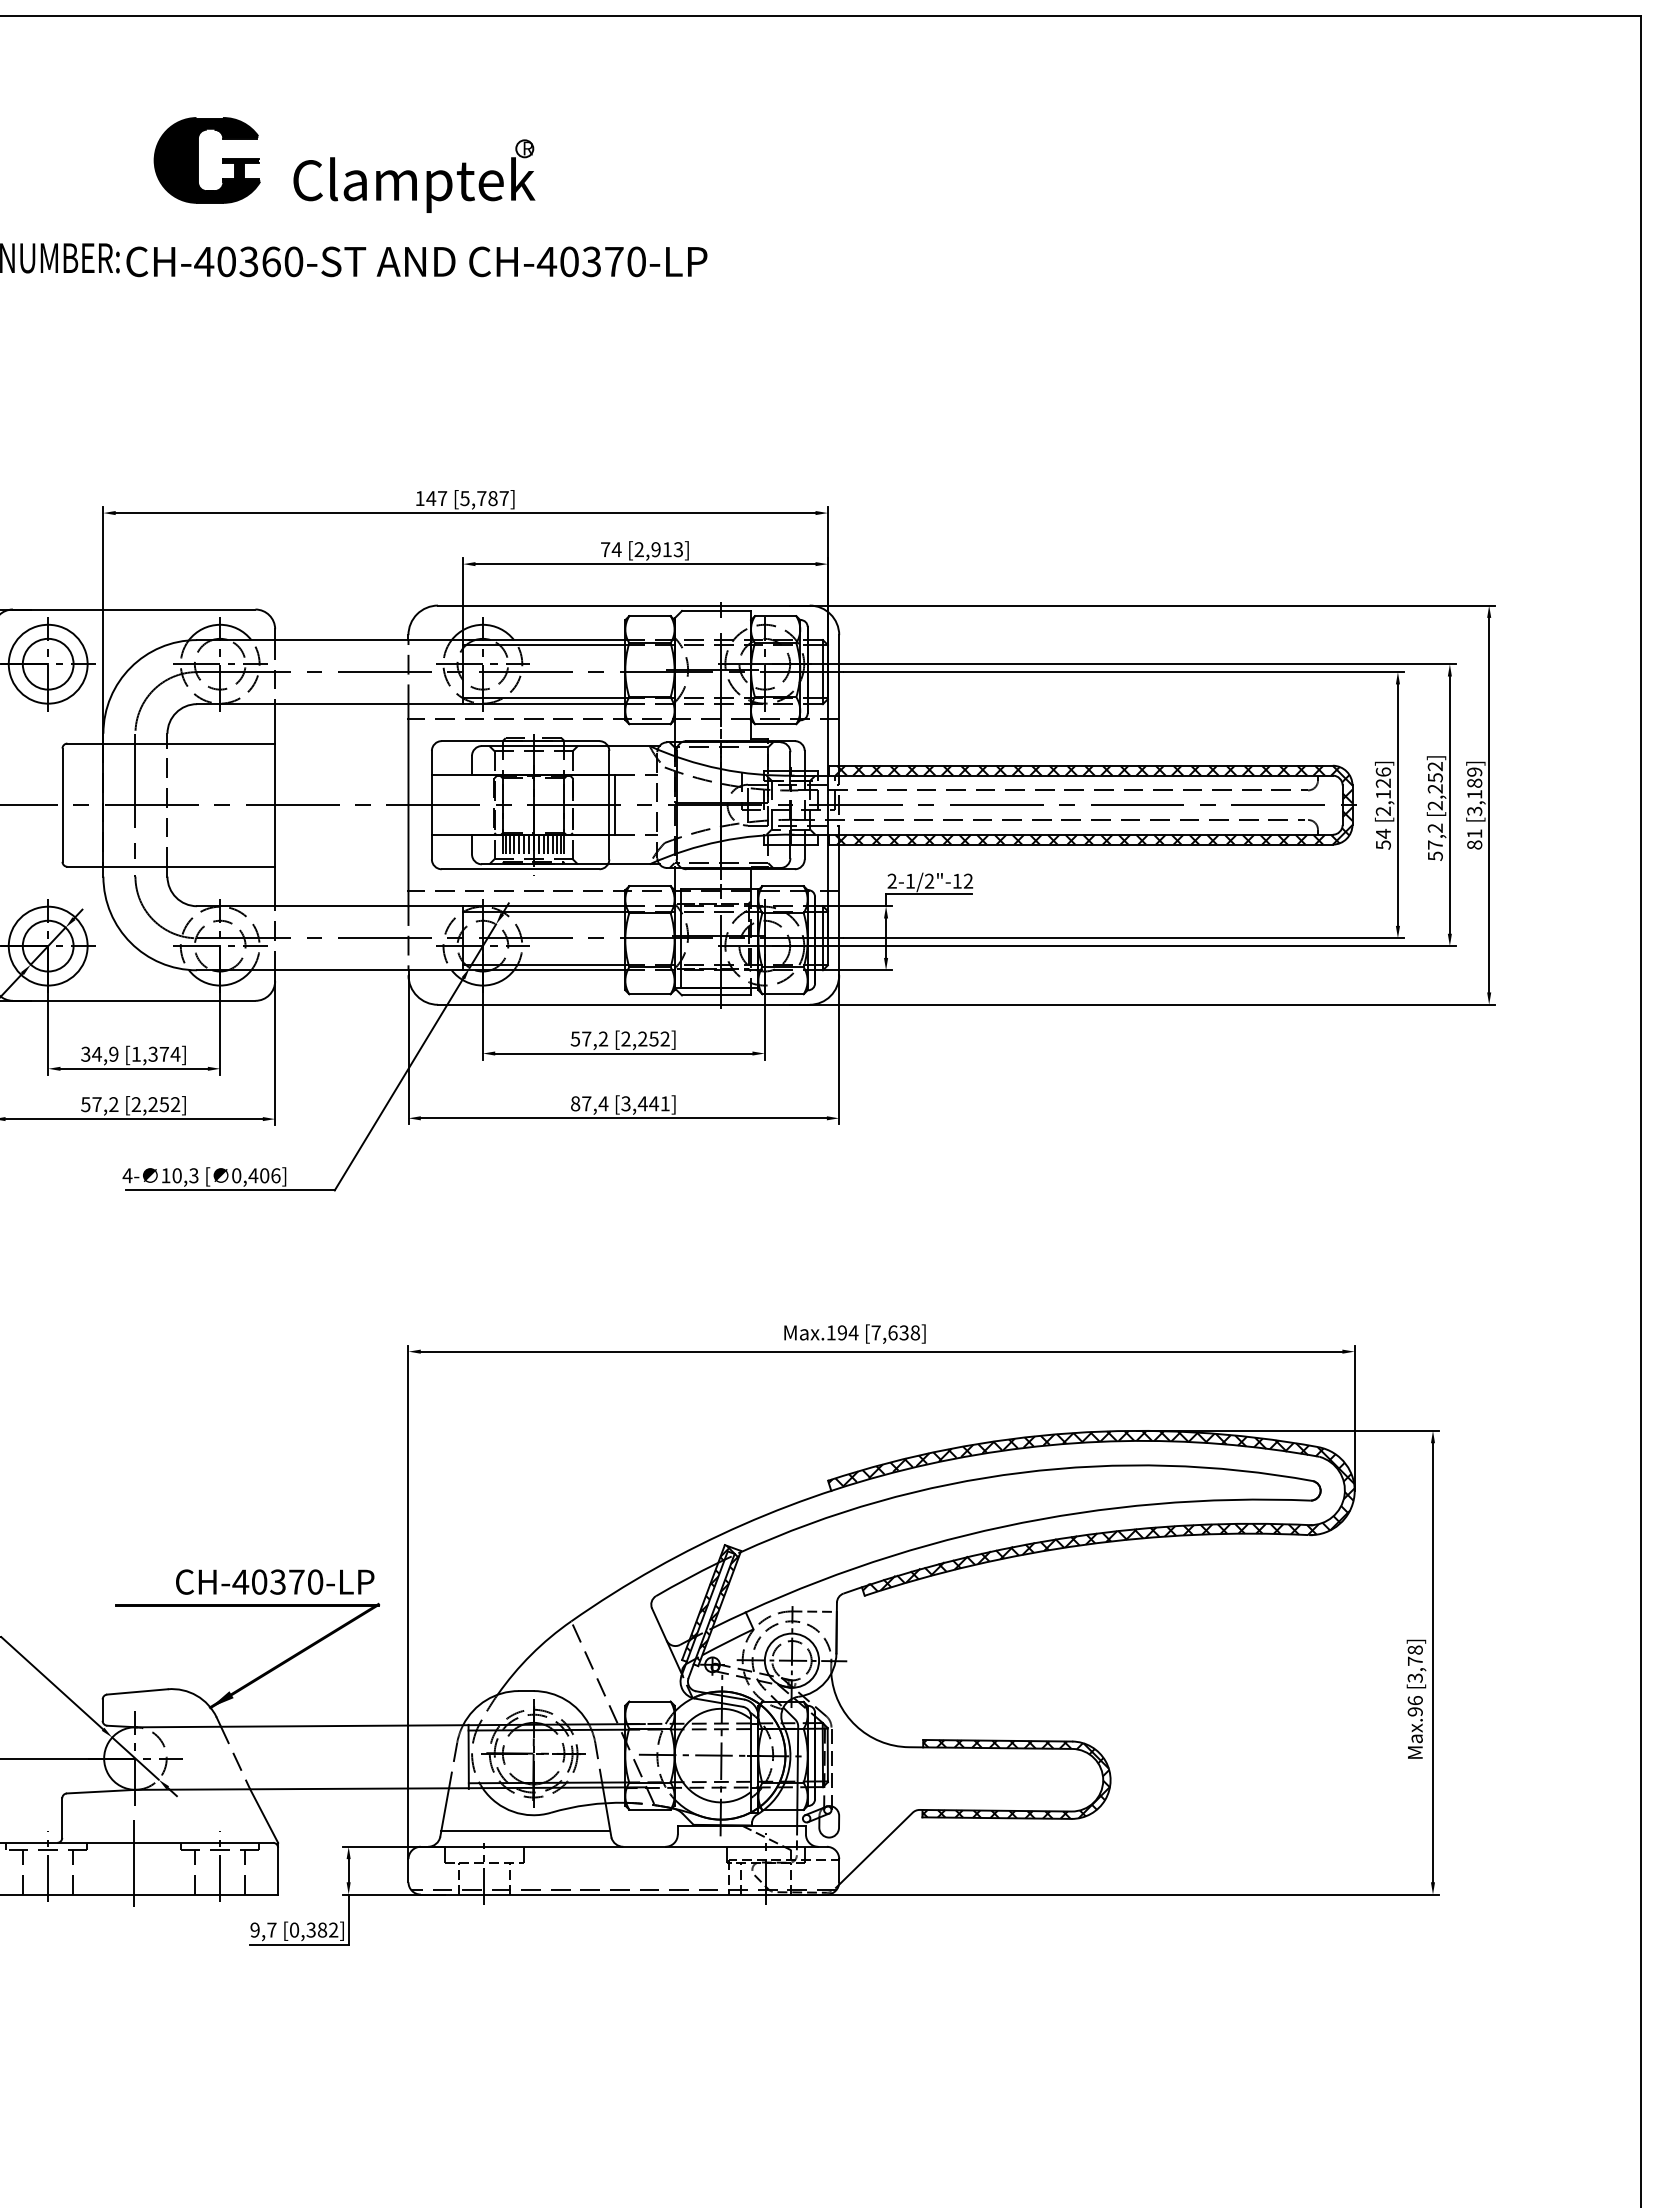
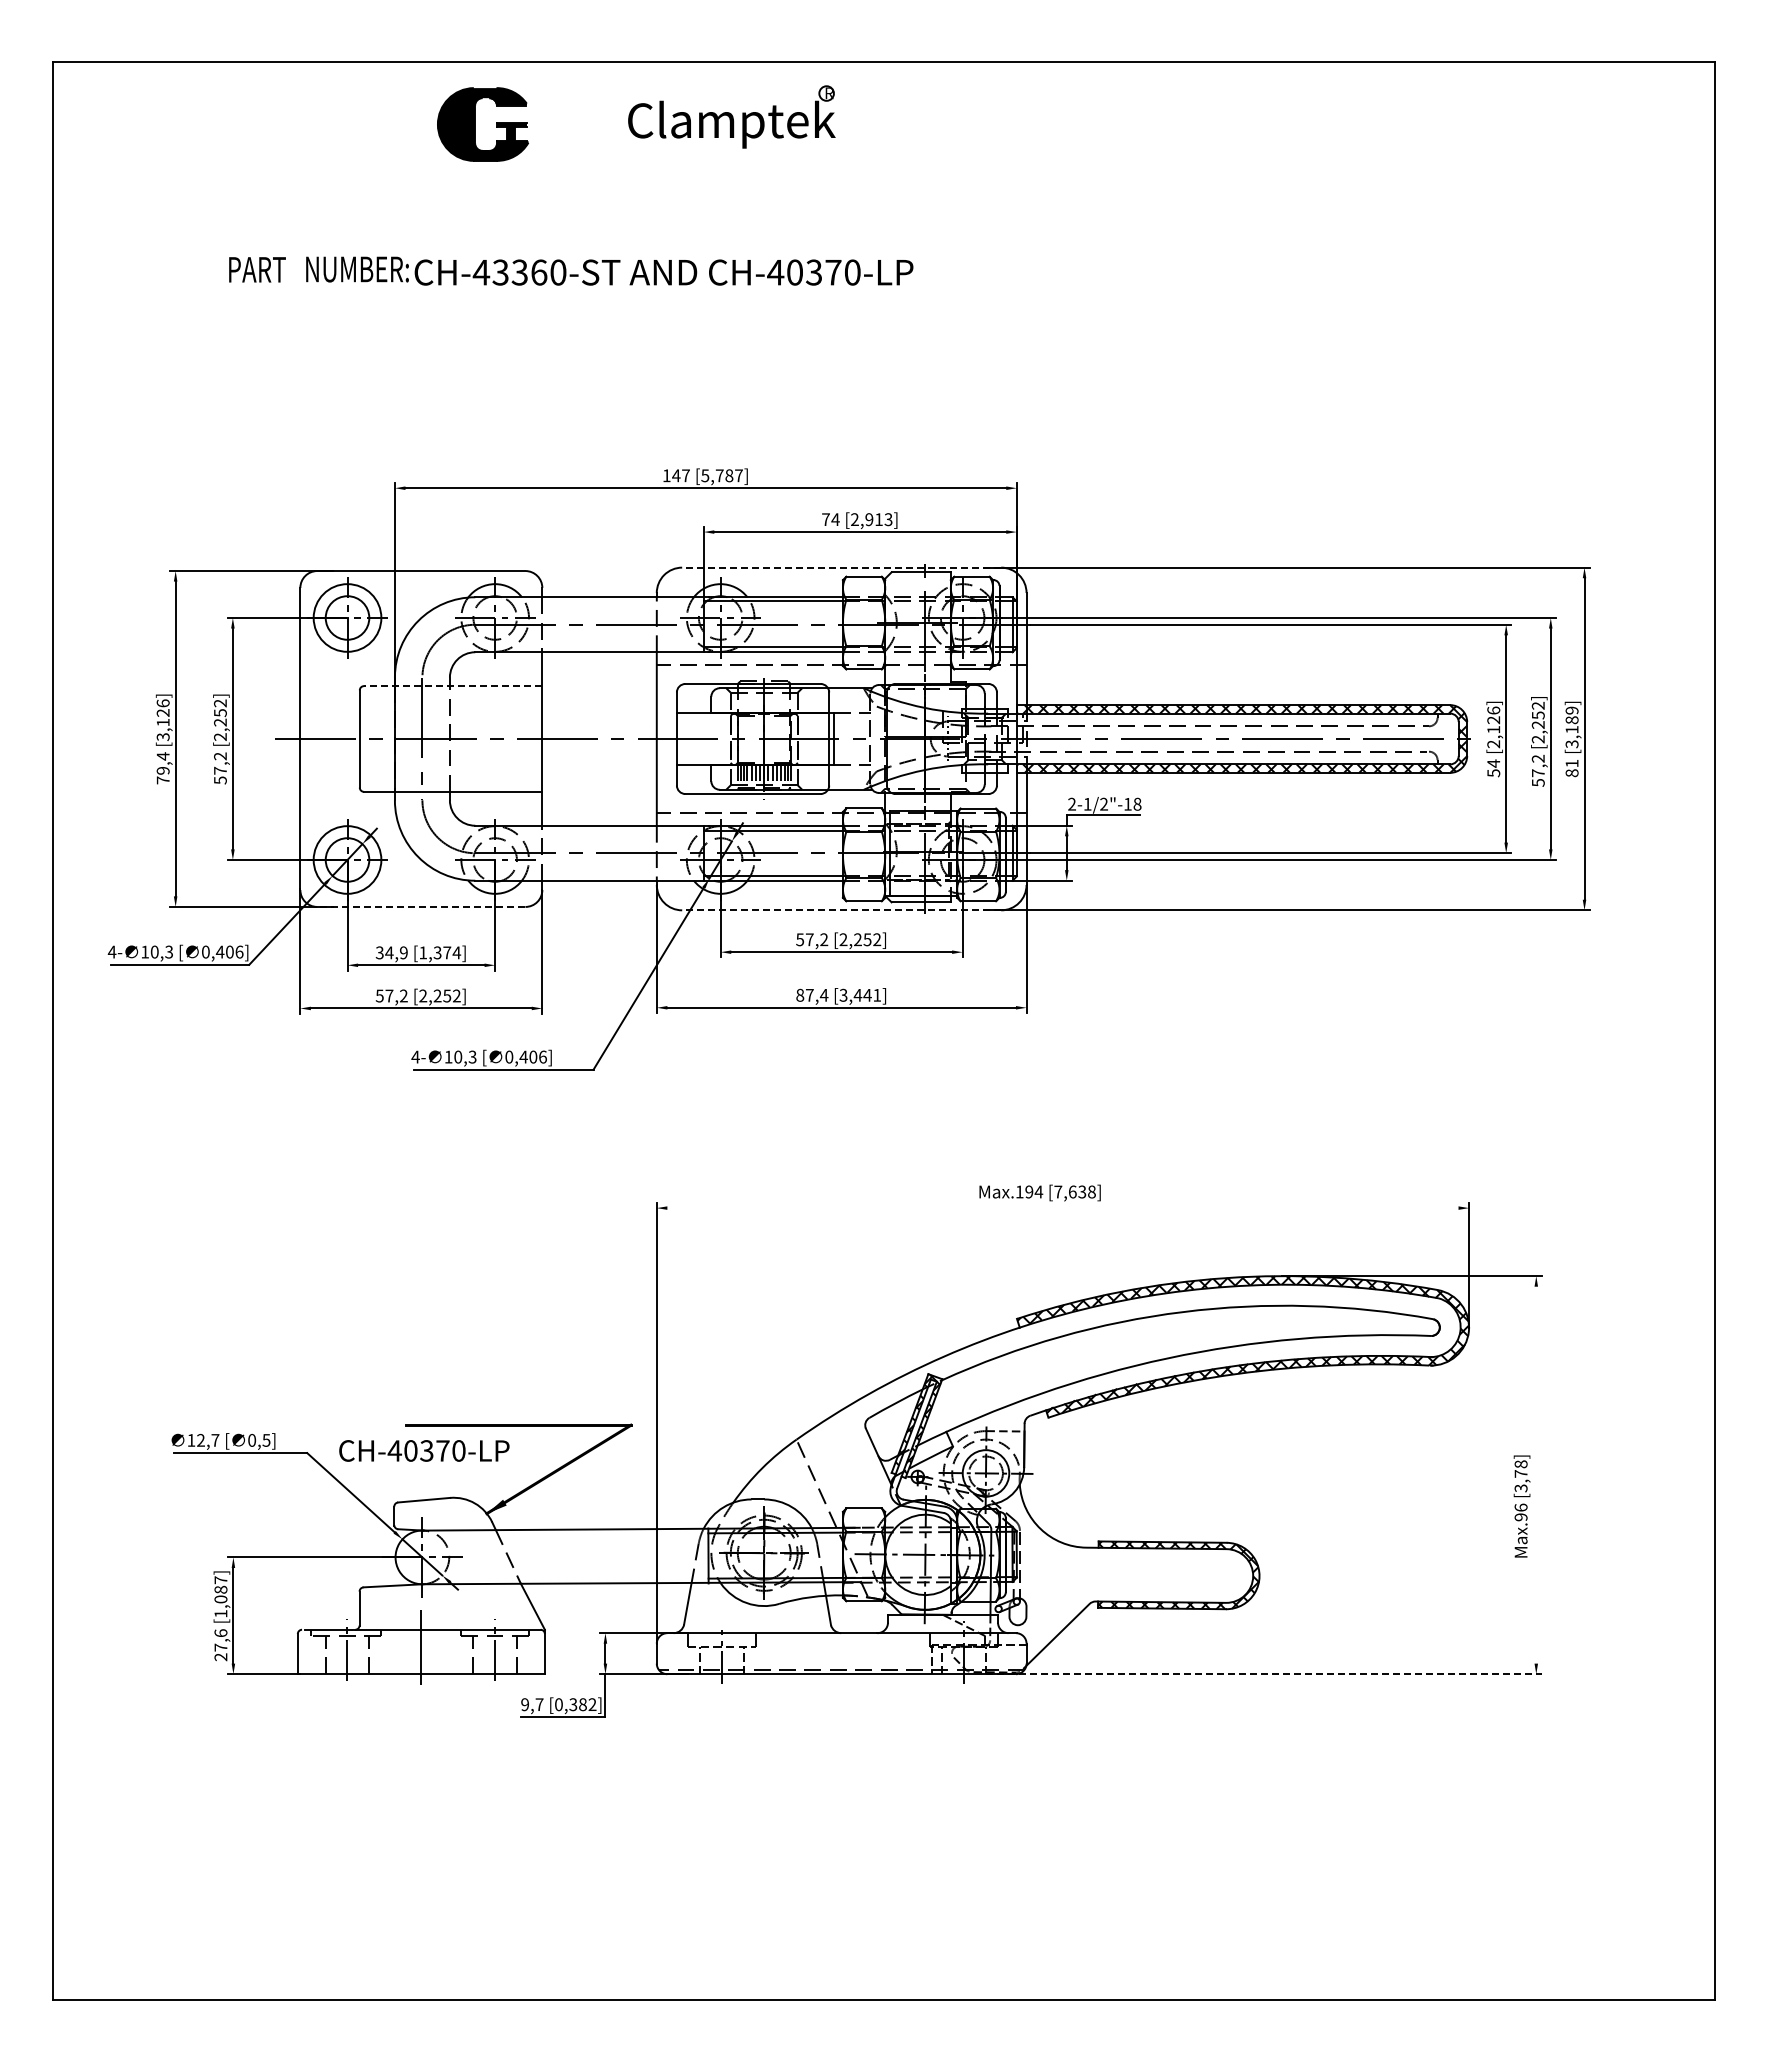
part: (198, 160) -> (475, 124), moved
part: (413, 175) -> (731, 116), moved
text: (226, 261) -> (500, 272), CH-40360-ST -> CH-43360-ST
line: (623, 605) -> (841, 567), solid -> dashed
line: (170, 744) -> (452, 686), solid -> dashed
text: (968, 880) -> (1137, 803), 2-1/2"-12 -> 2-1/2"-18
line: (133, 1000) -> (420, 906), solid -> dashed
line: (623, 1004) -> (841, 910), solid -> dashed
line: (881, 1352) -> (1062, 1208), removed
text: (275, 1581) -> (424, 1450), moved
line: (1433, 1661) -> (1536, 1474), removed
line: (525, 1830) -> (757, 1619), removed
line: (1116, 1894) -> (1264, 1674), solid -> dashed

